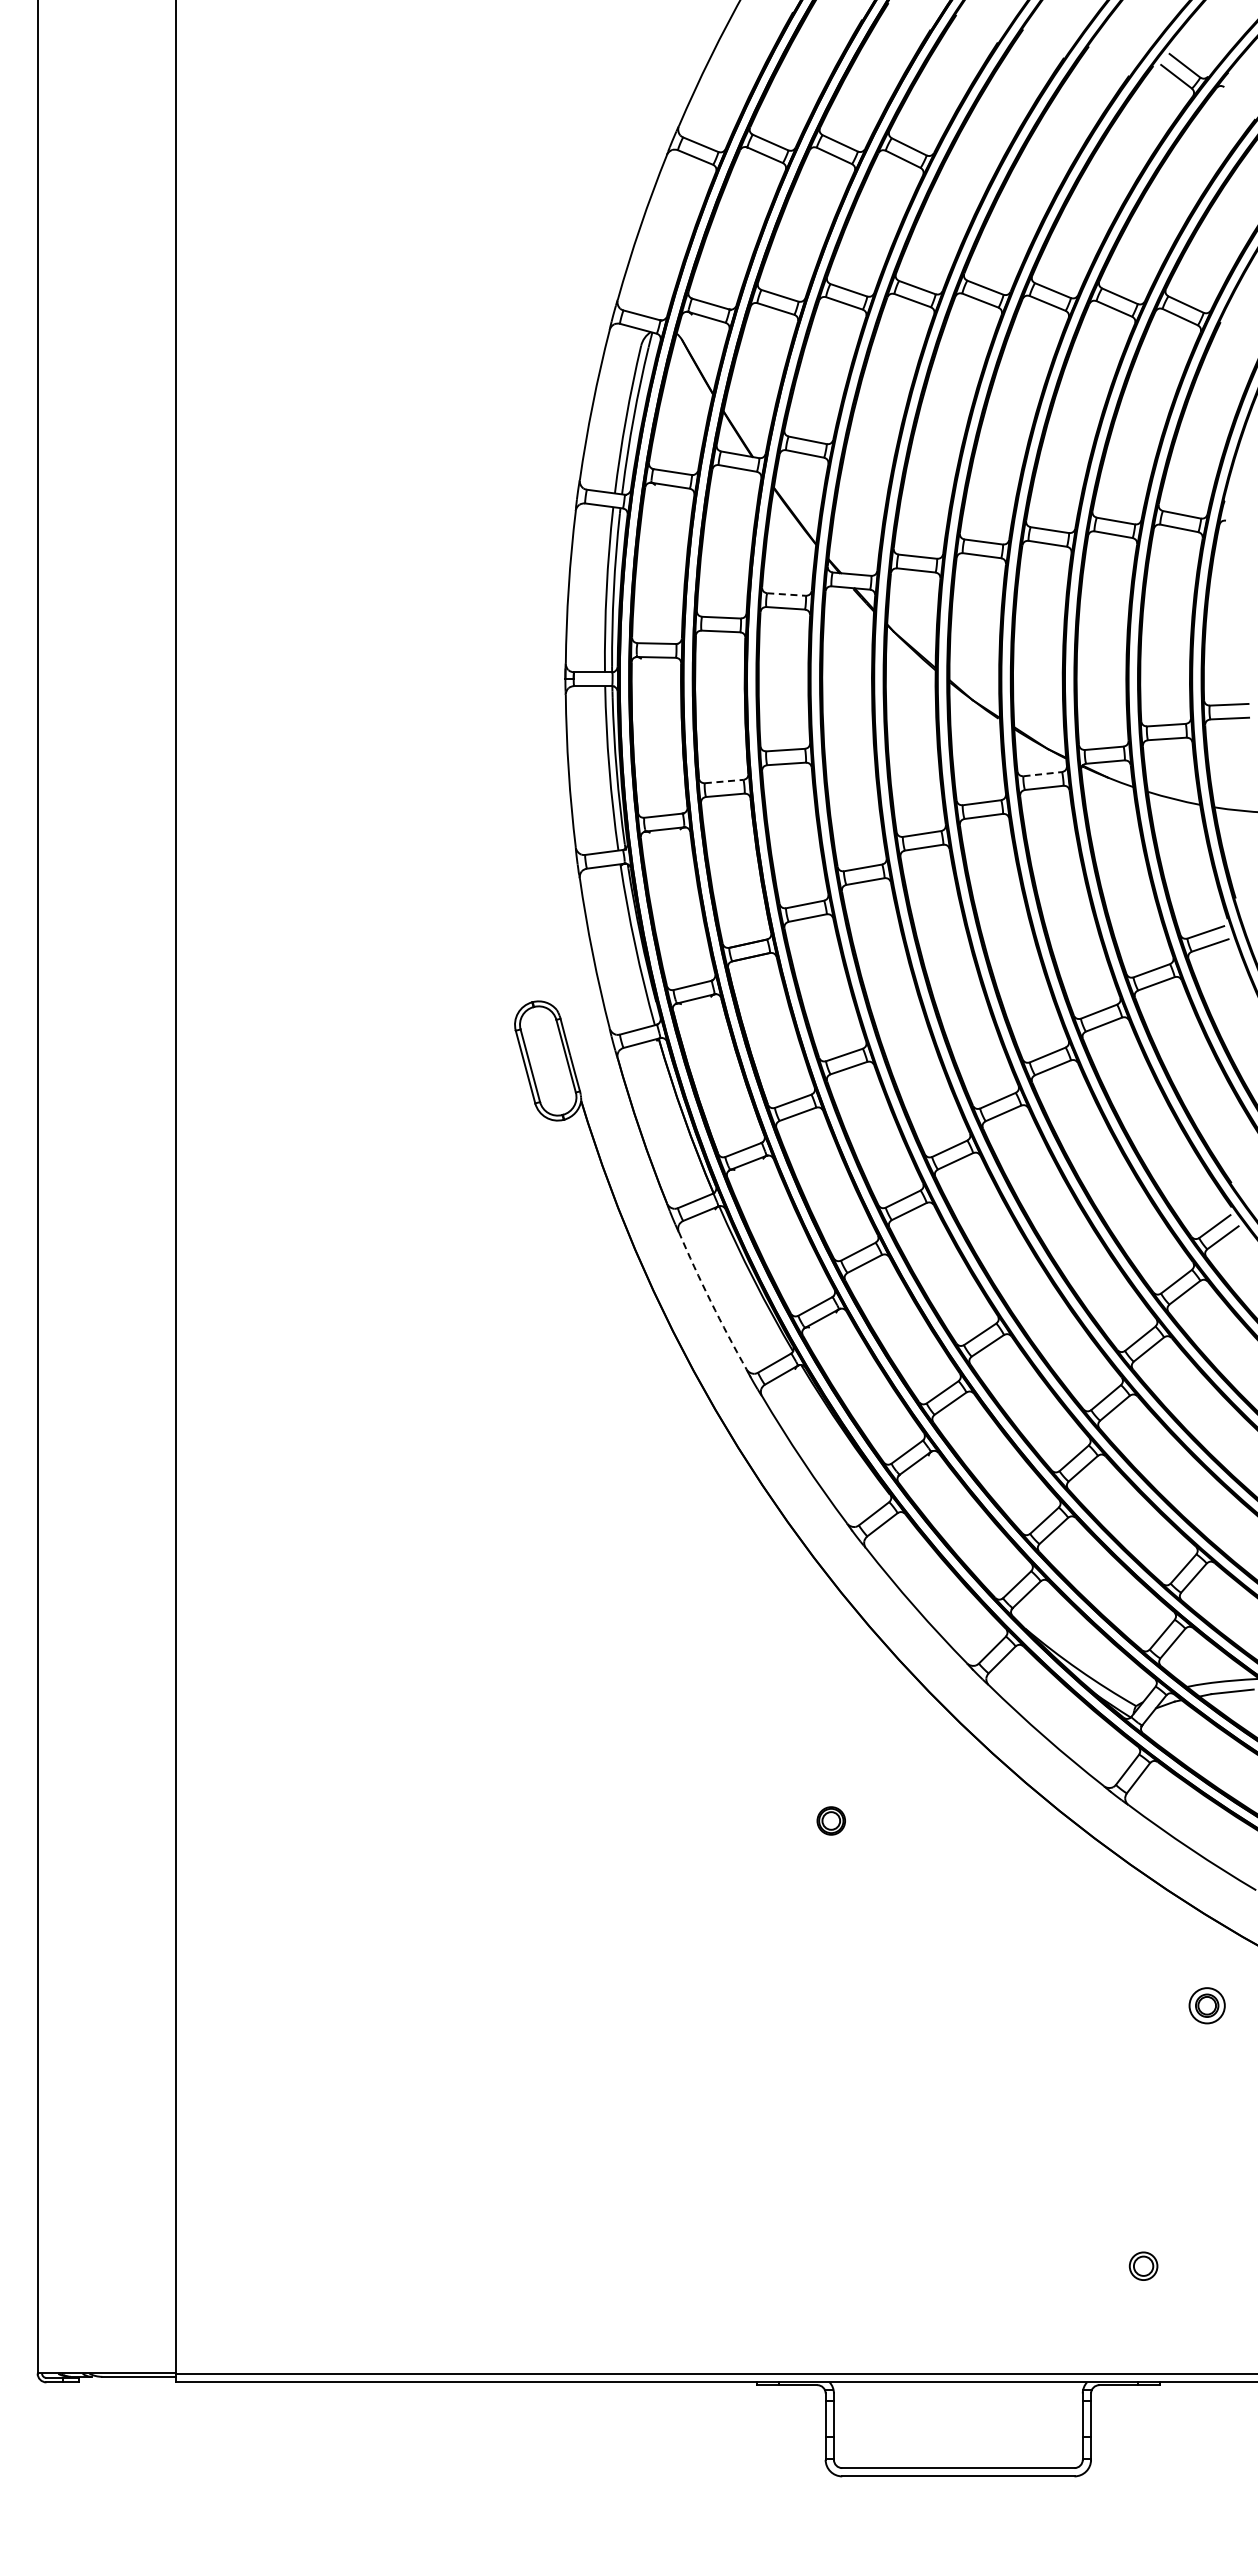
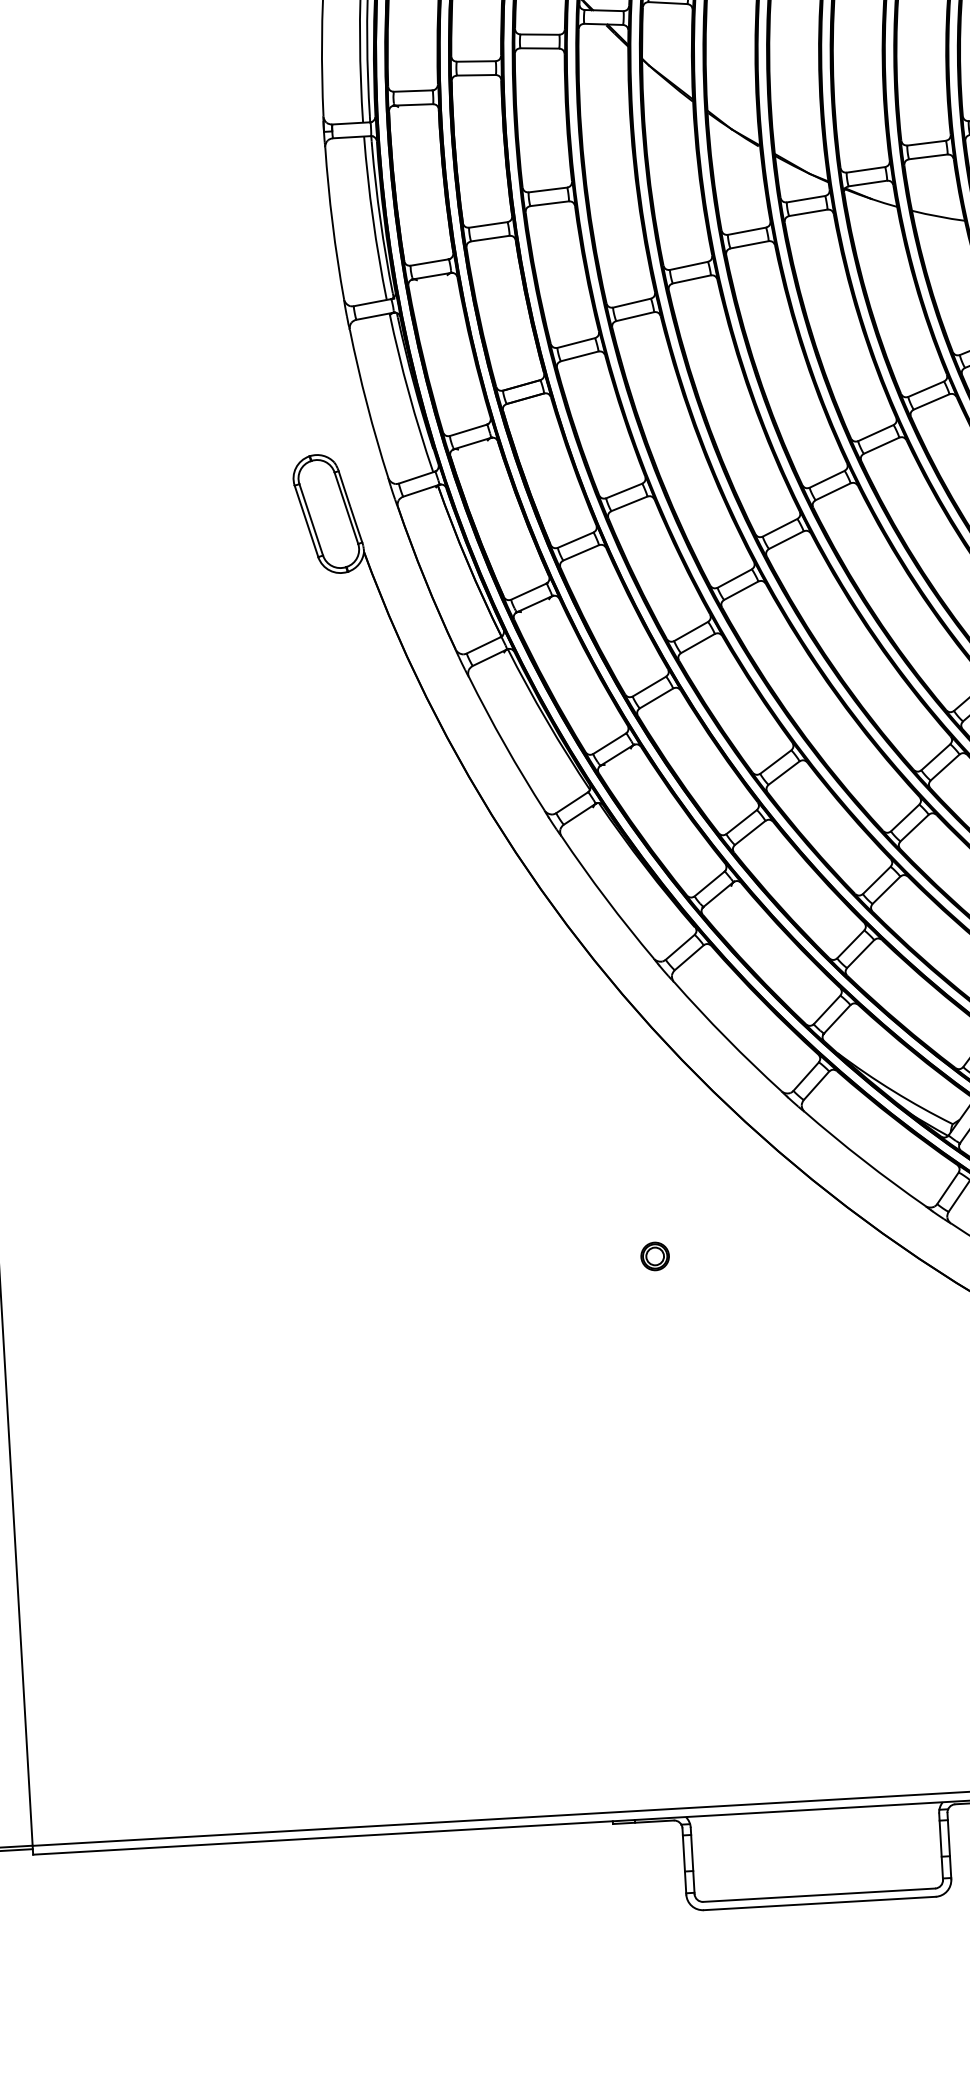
line: (787, 594) -> (540, 34), dashed -> solid
line: (1043, 774) -> (806, 199), dashed -> solid
line: (724, 781) -> (488, 224), dashed -> solid
arc: (710, 1301) -> (504, 744), dashed -> solid

